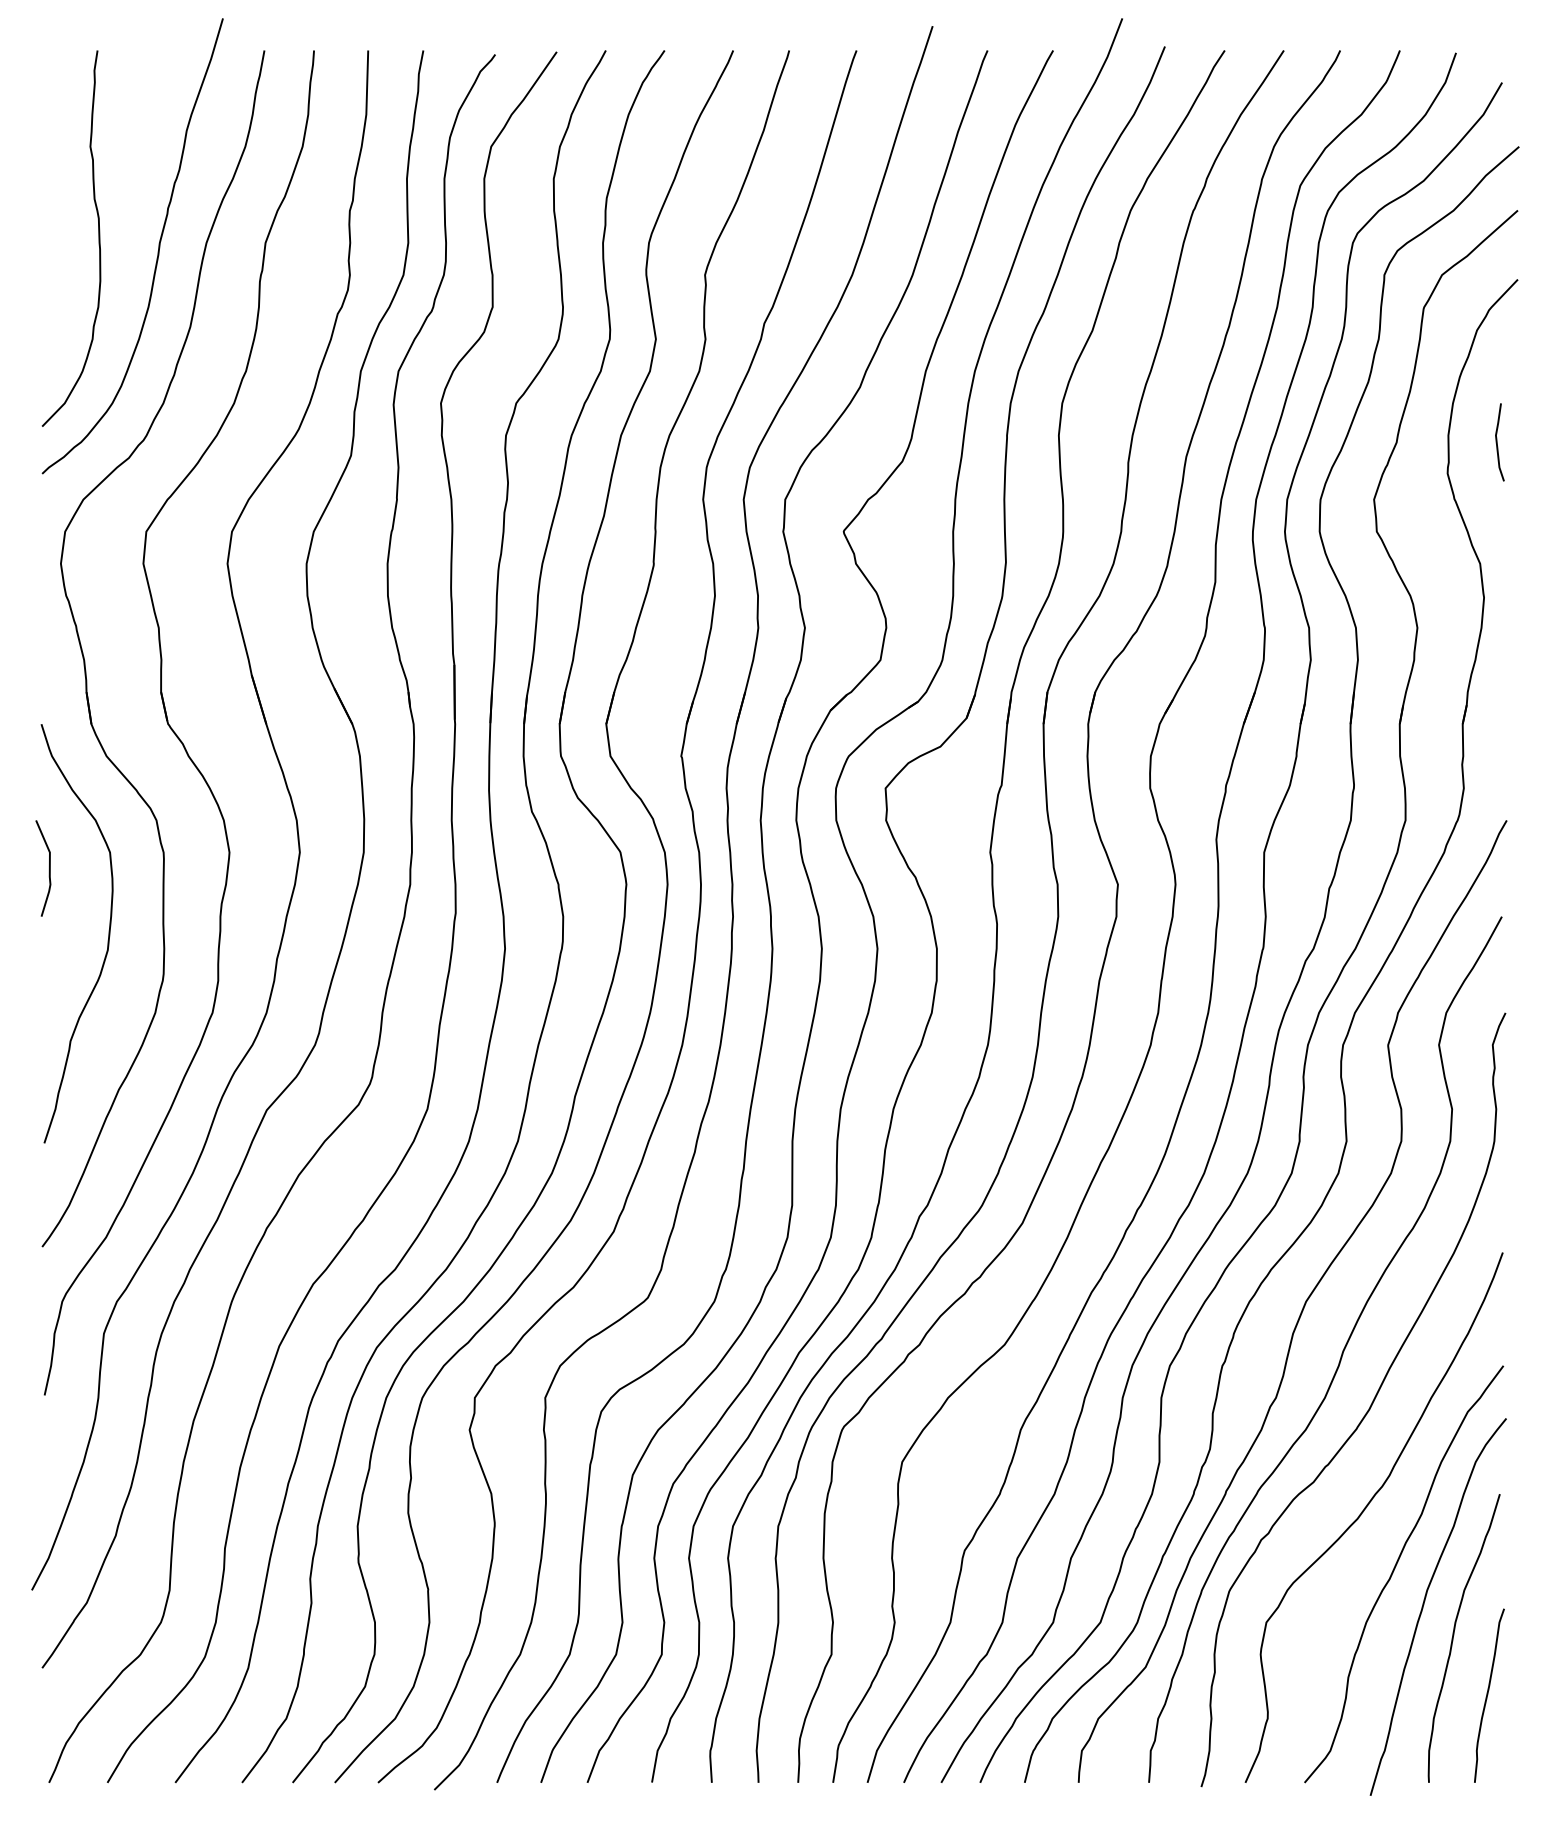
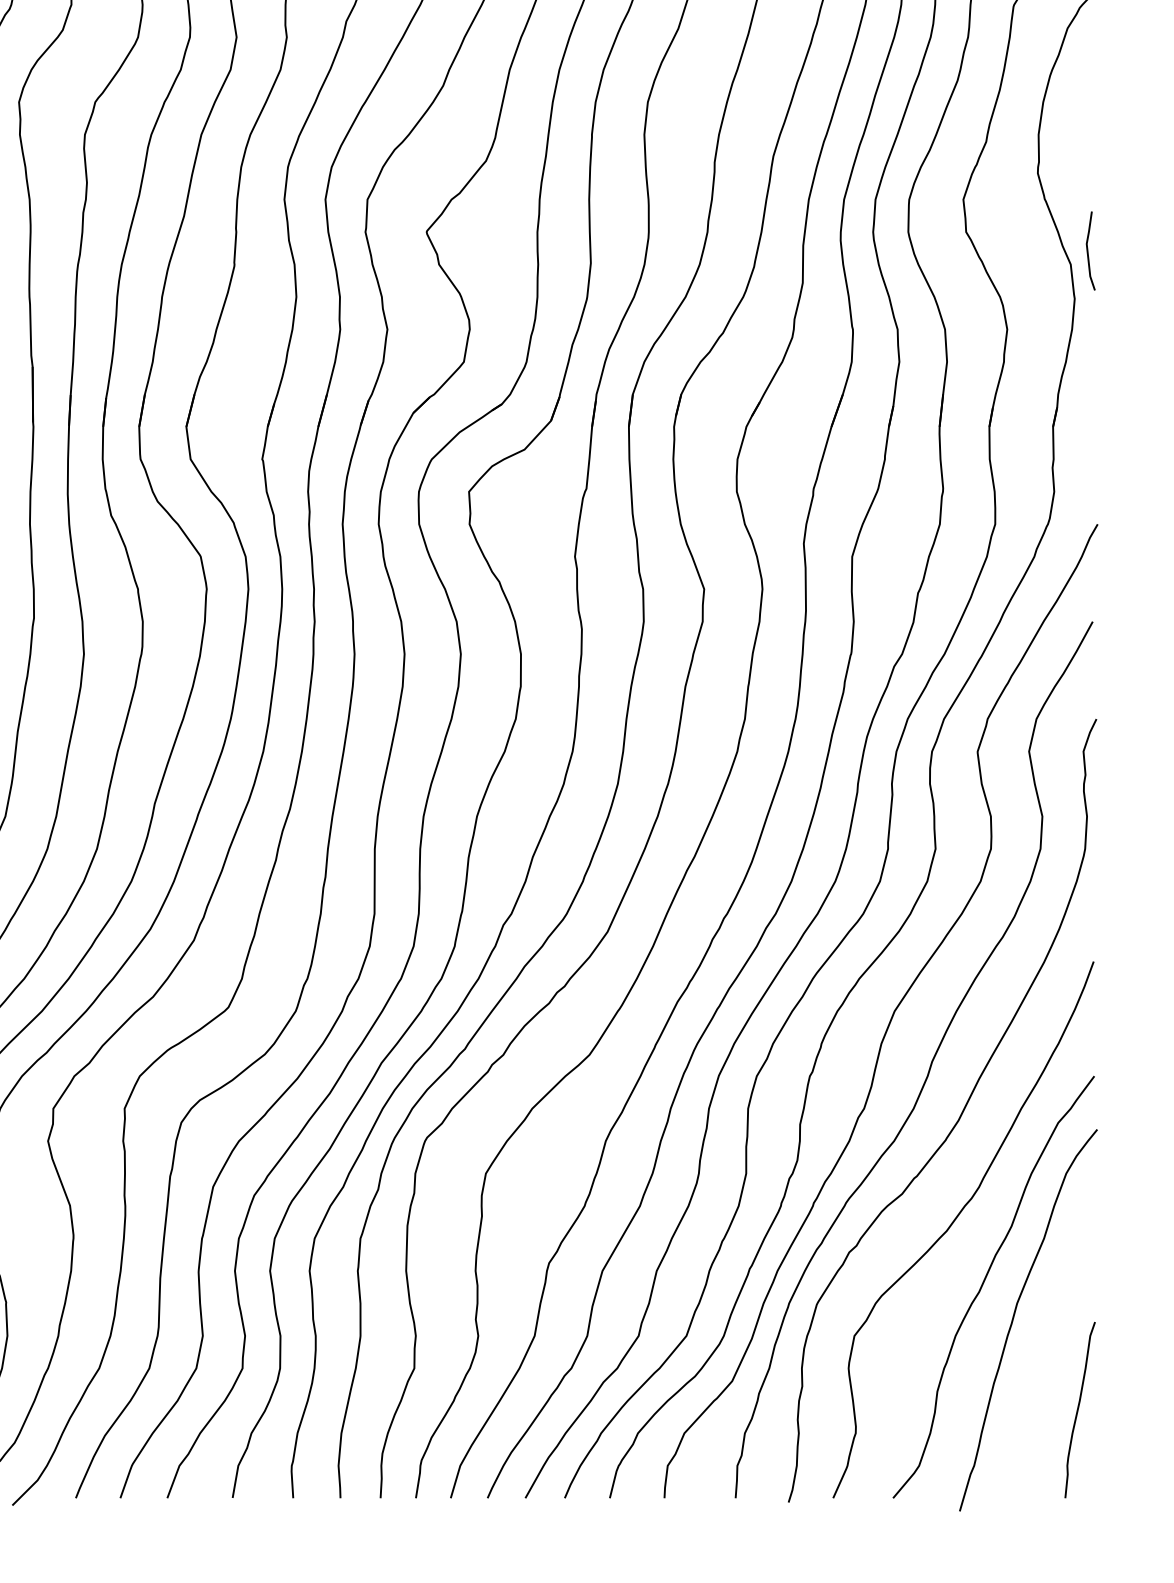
line: (1497, 442) -> (1088, 251), moved
curve: (1454, 1635) -> (1044, 1349), removed

